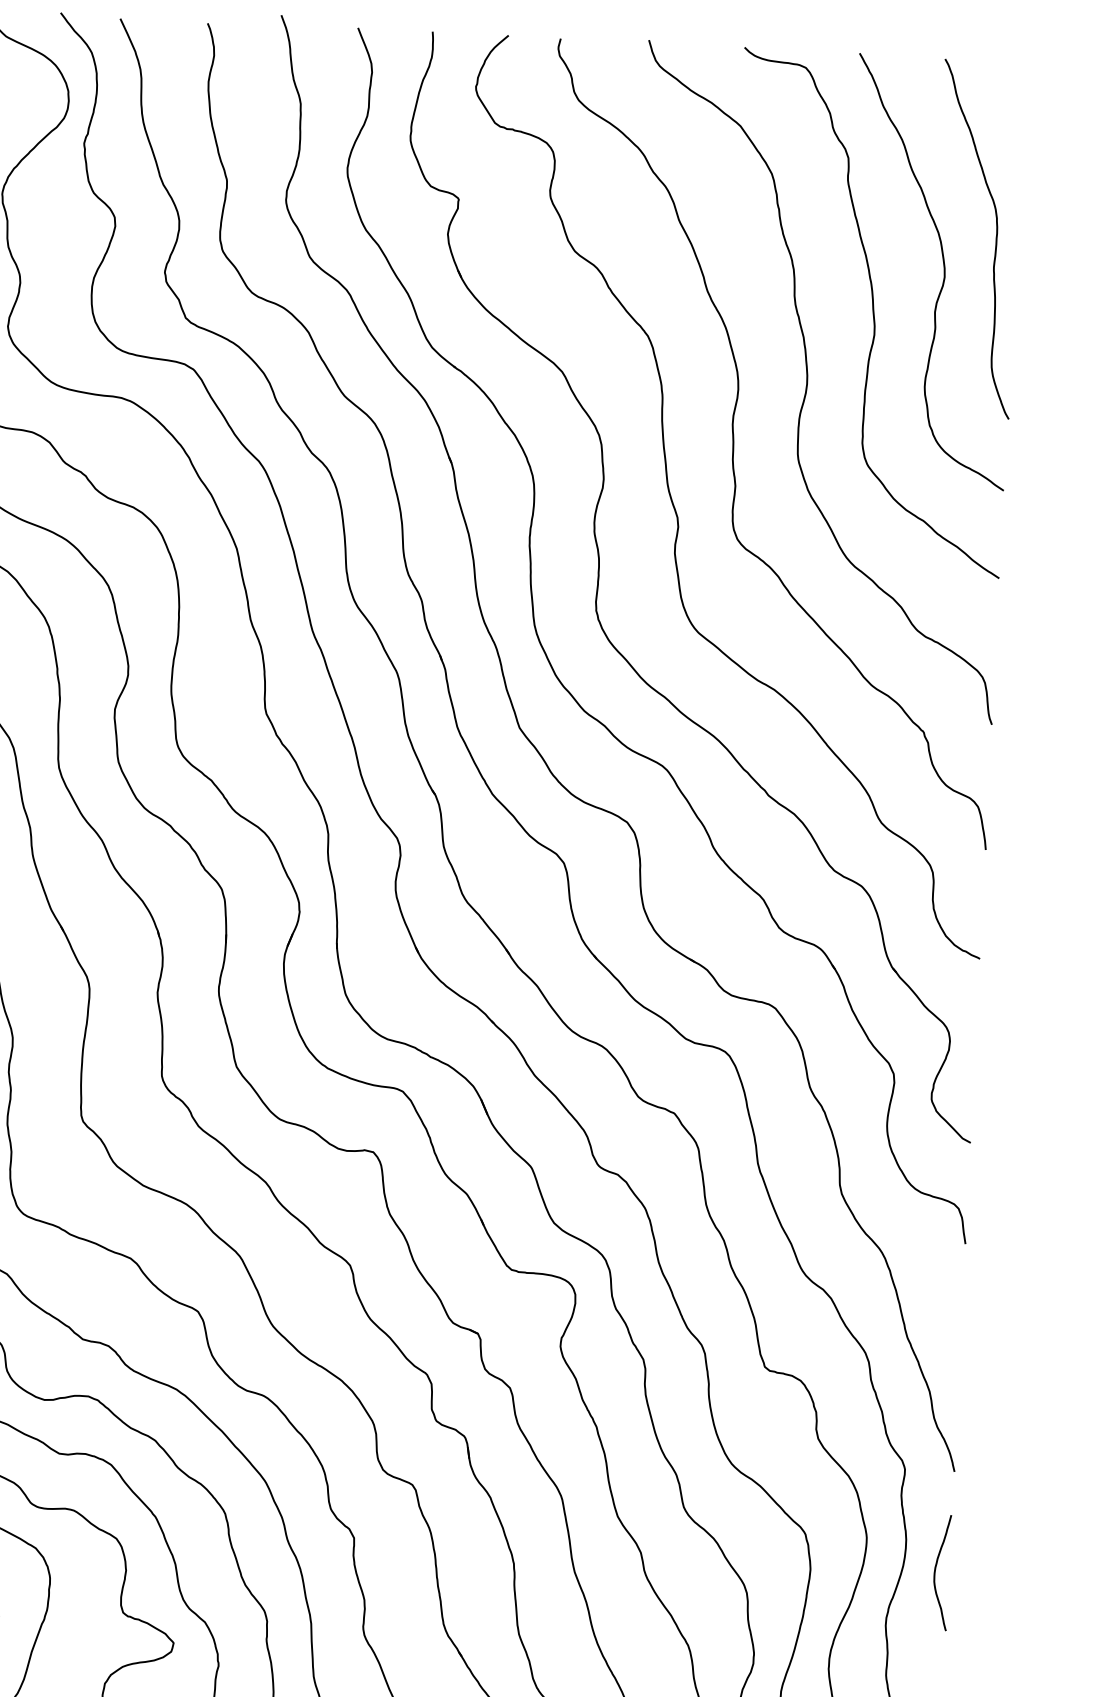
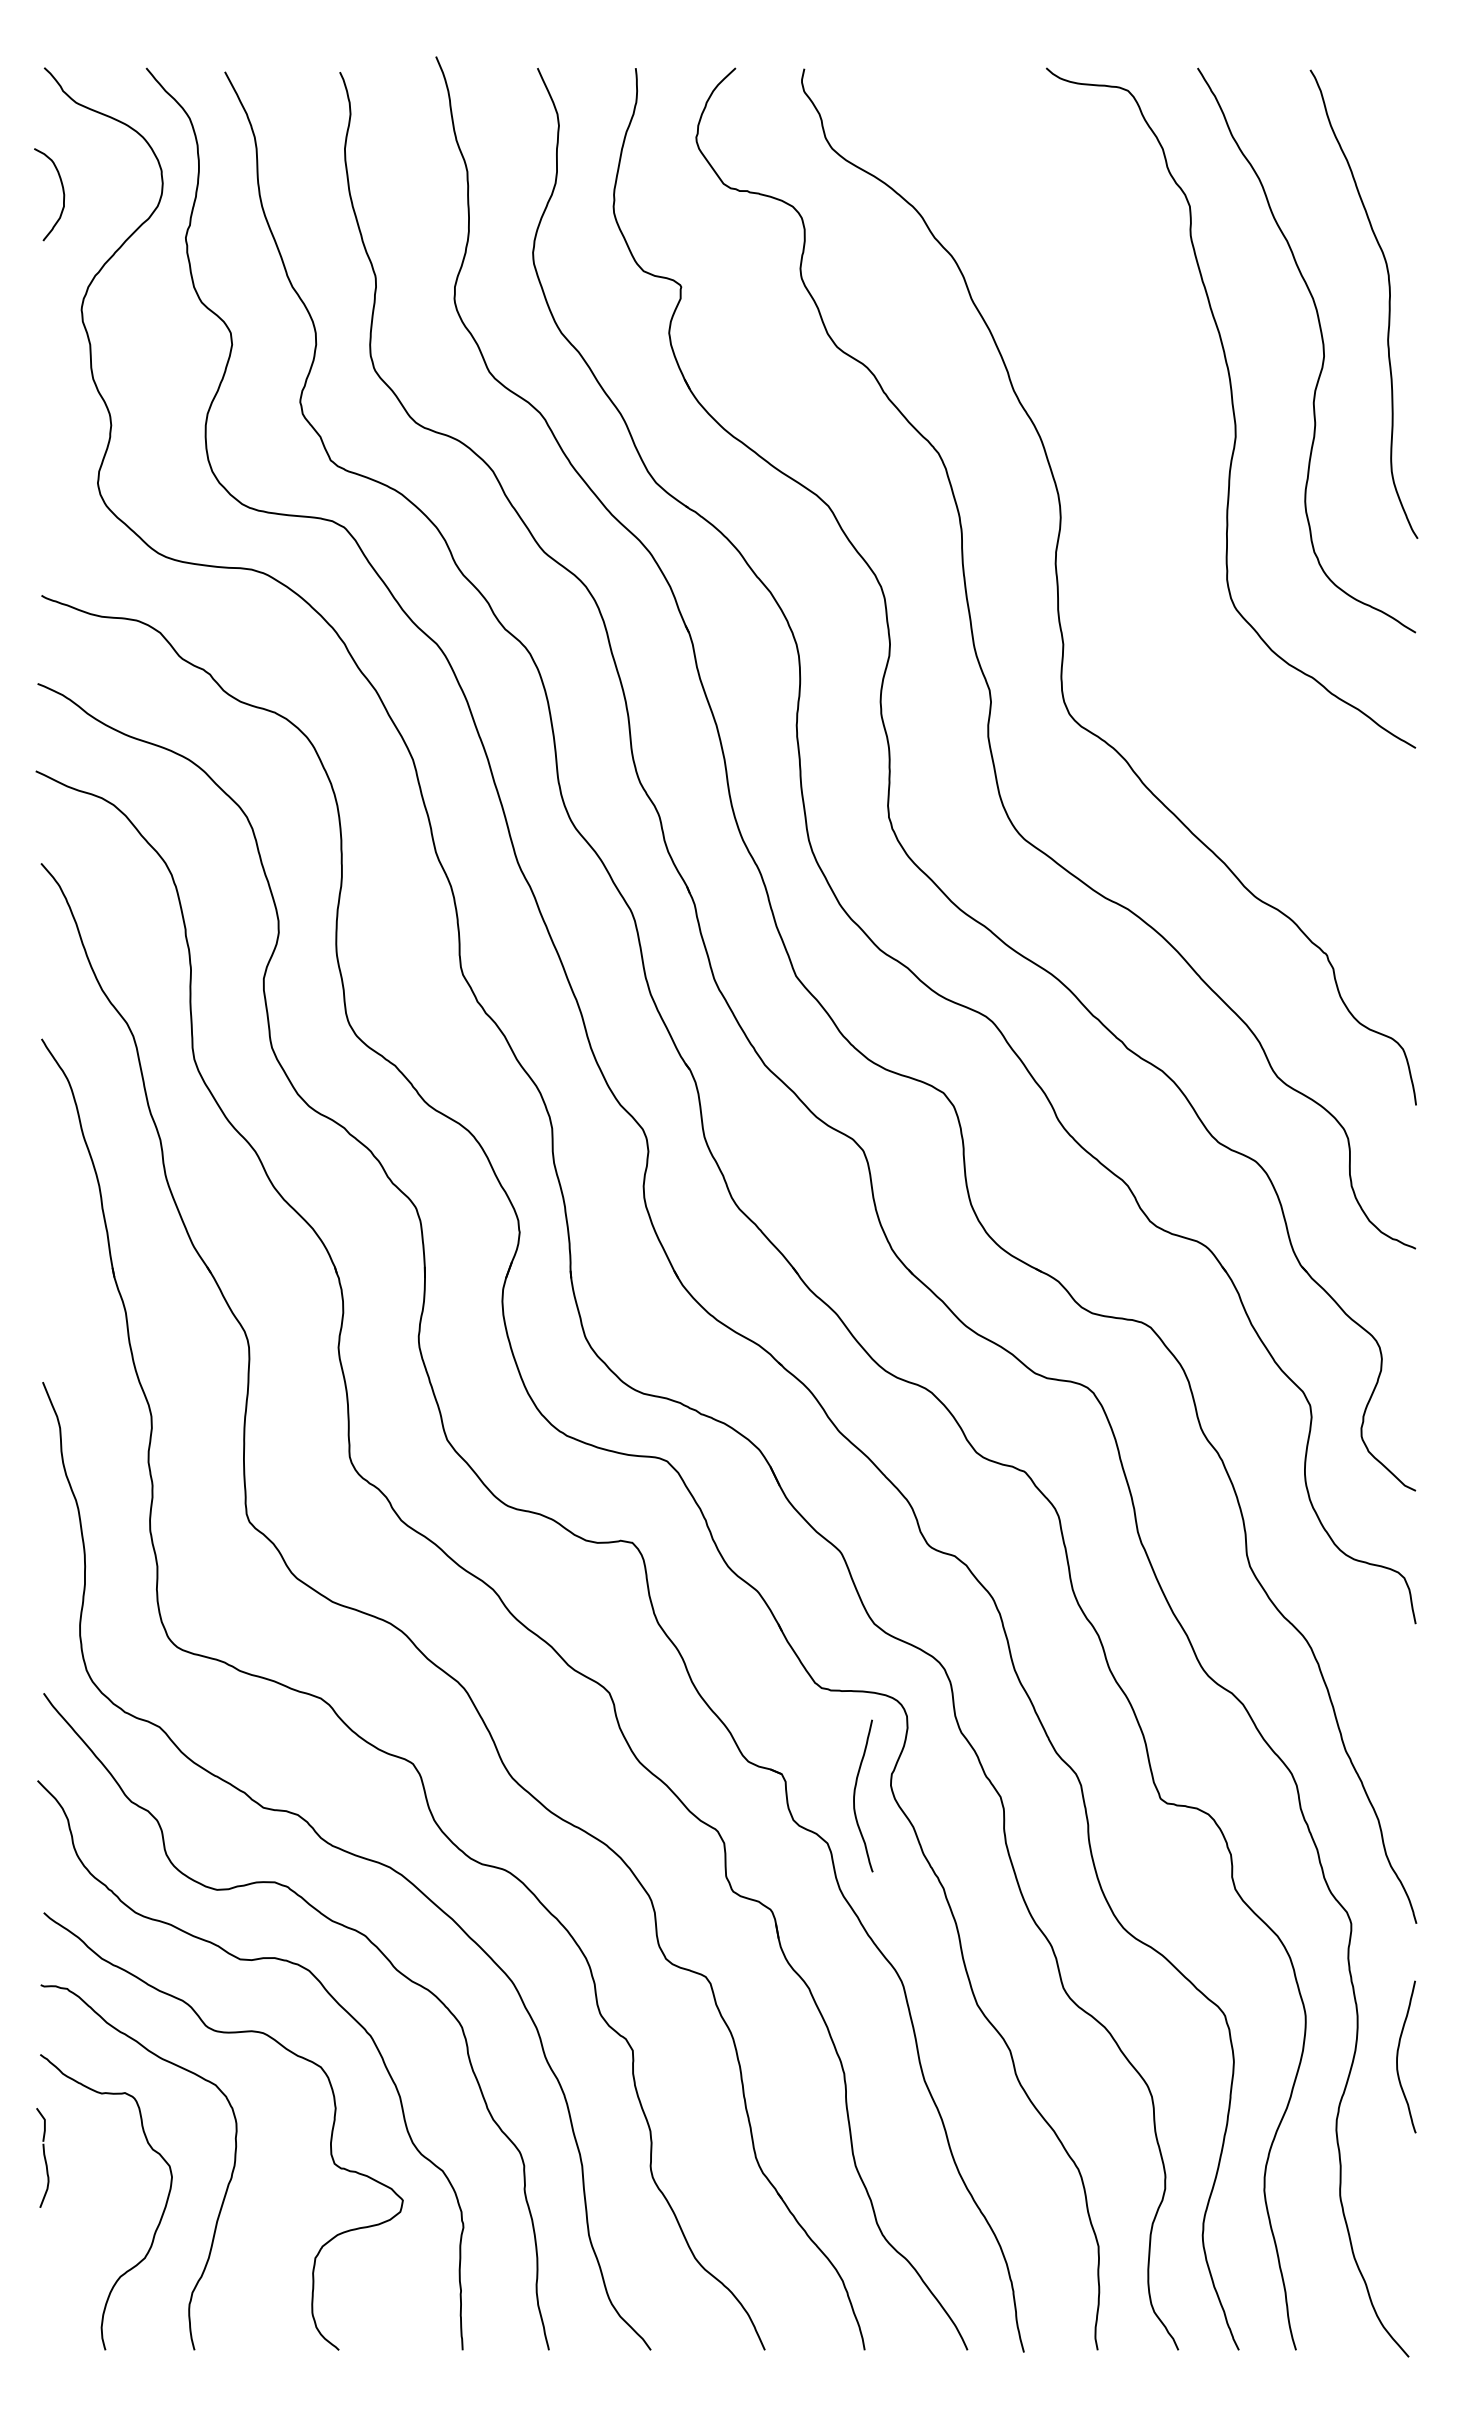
curve: (807, 381) -> (1151, 502), removed
curve: (533, 1352) -> (855, 1795), added

